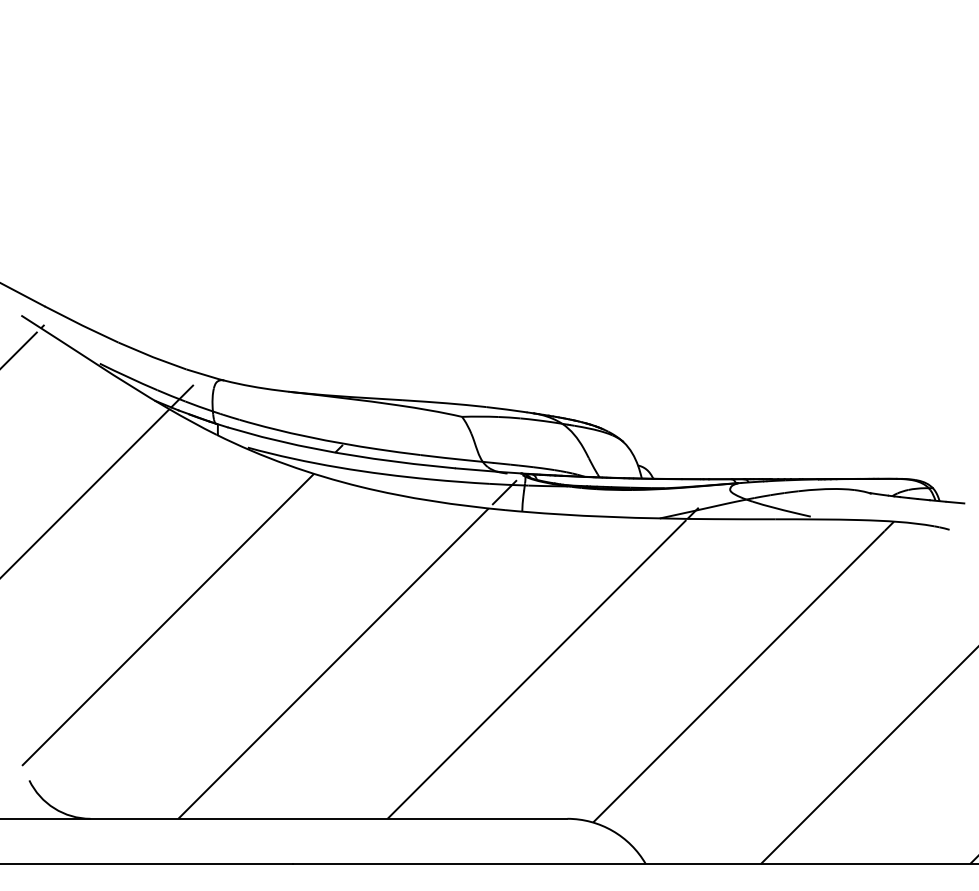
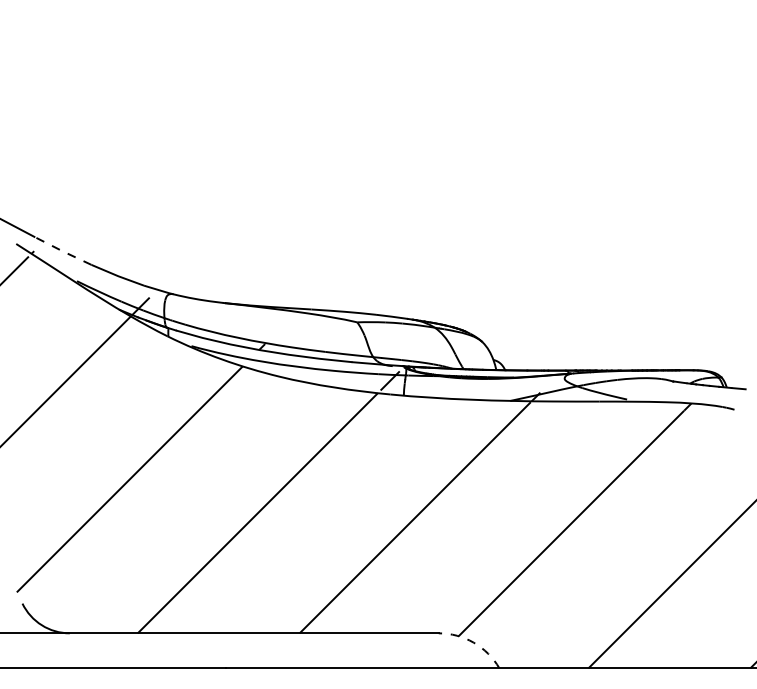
line: (81, 325) -> (62, 251), solid -> dashed
arc: (612, 830) -> (473, 642), solid -> dashed

